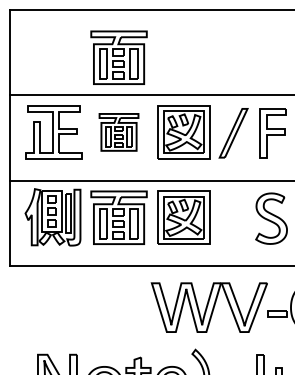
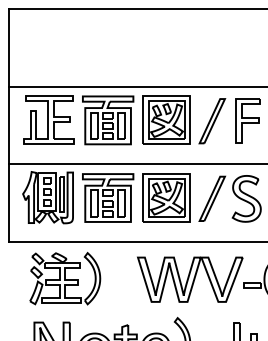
part: (118, 57) -> (107, 52), removed
part: (118, 132) -> (107, 120), size x1.43
part: (233, 218) -> (212, 198), added
part: (71, 306) -> (64, 278), added

